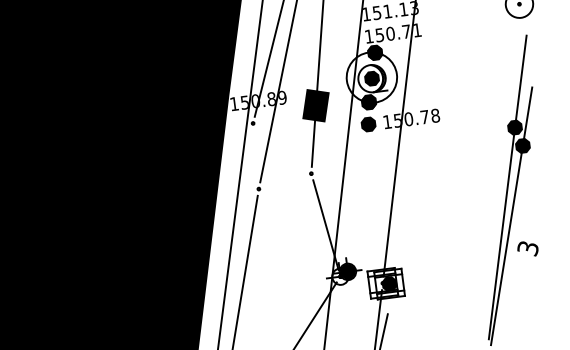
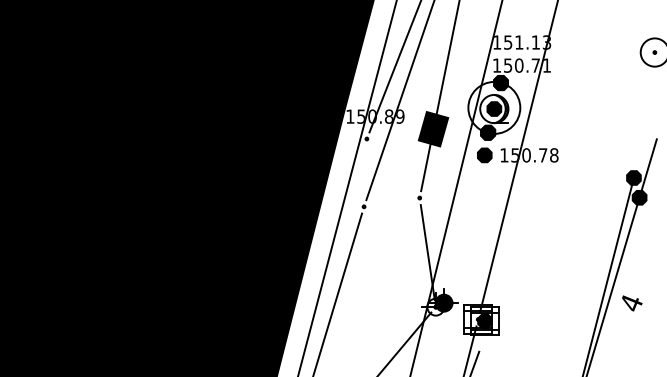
line: (520, 81) -> (645, 131), removed
text: (528, 248) -> (631, 303), 3 -> 4

